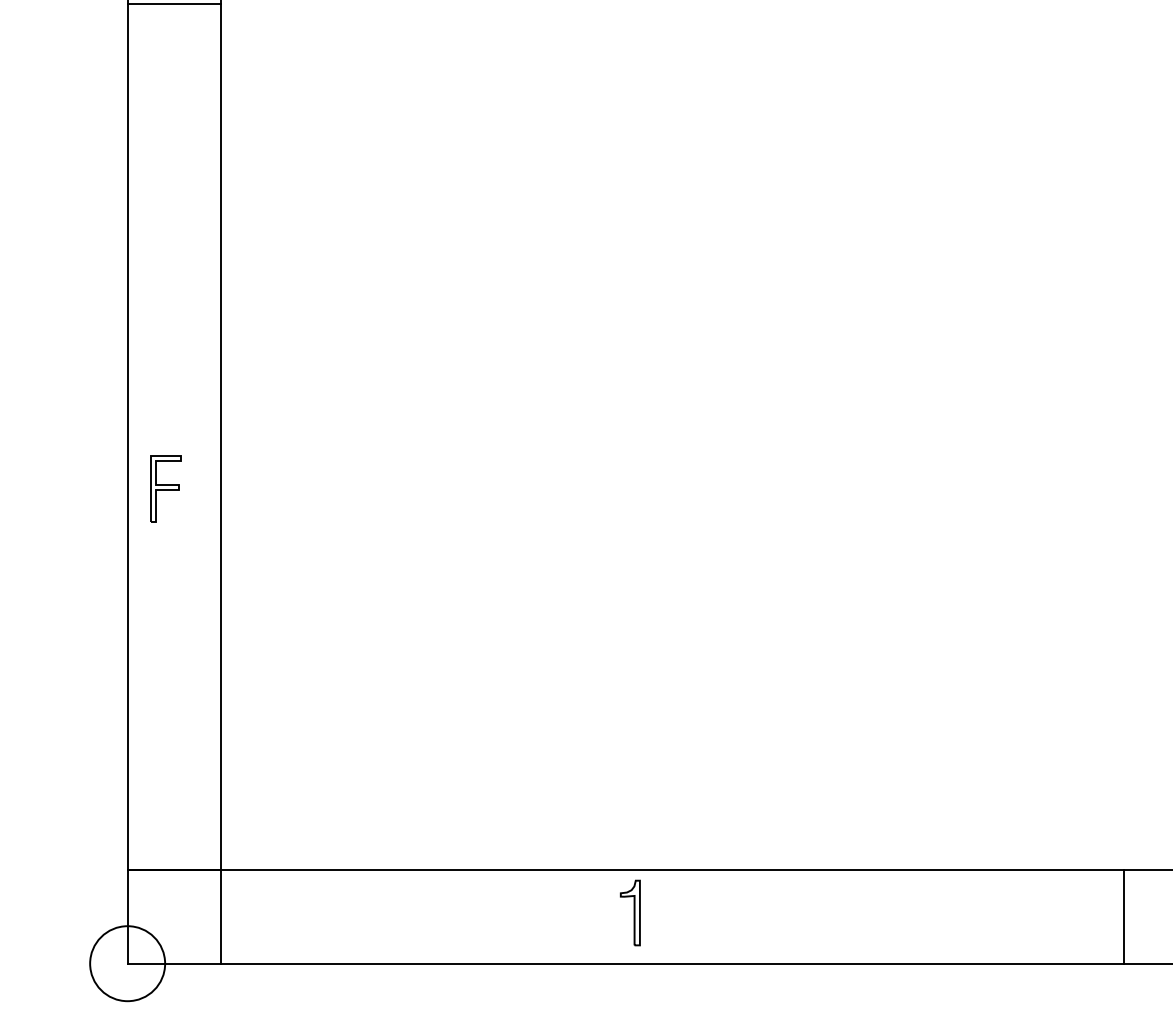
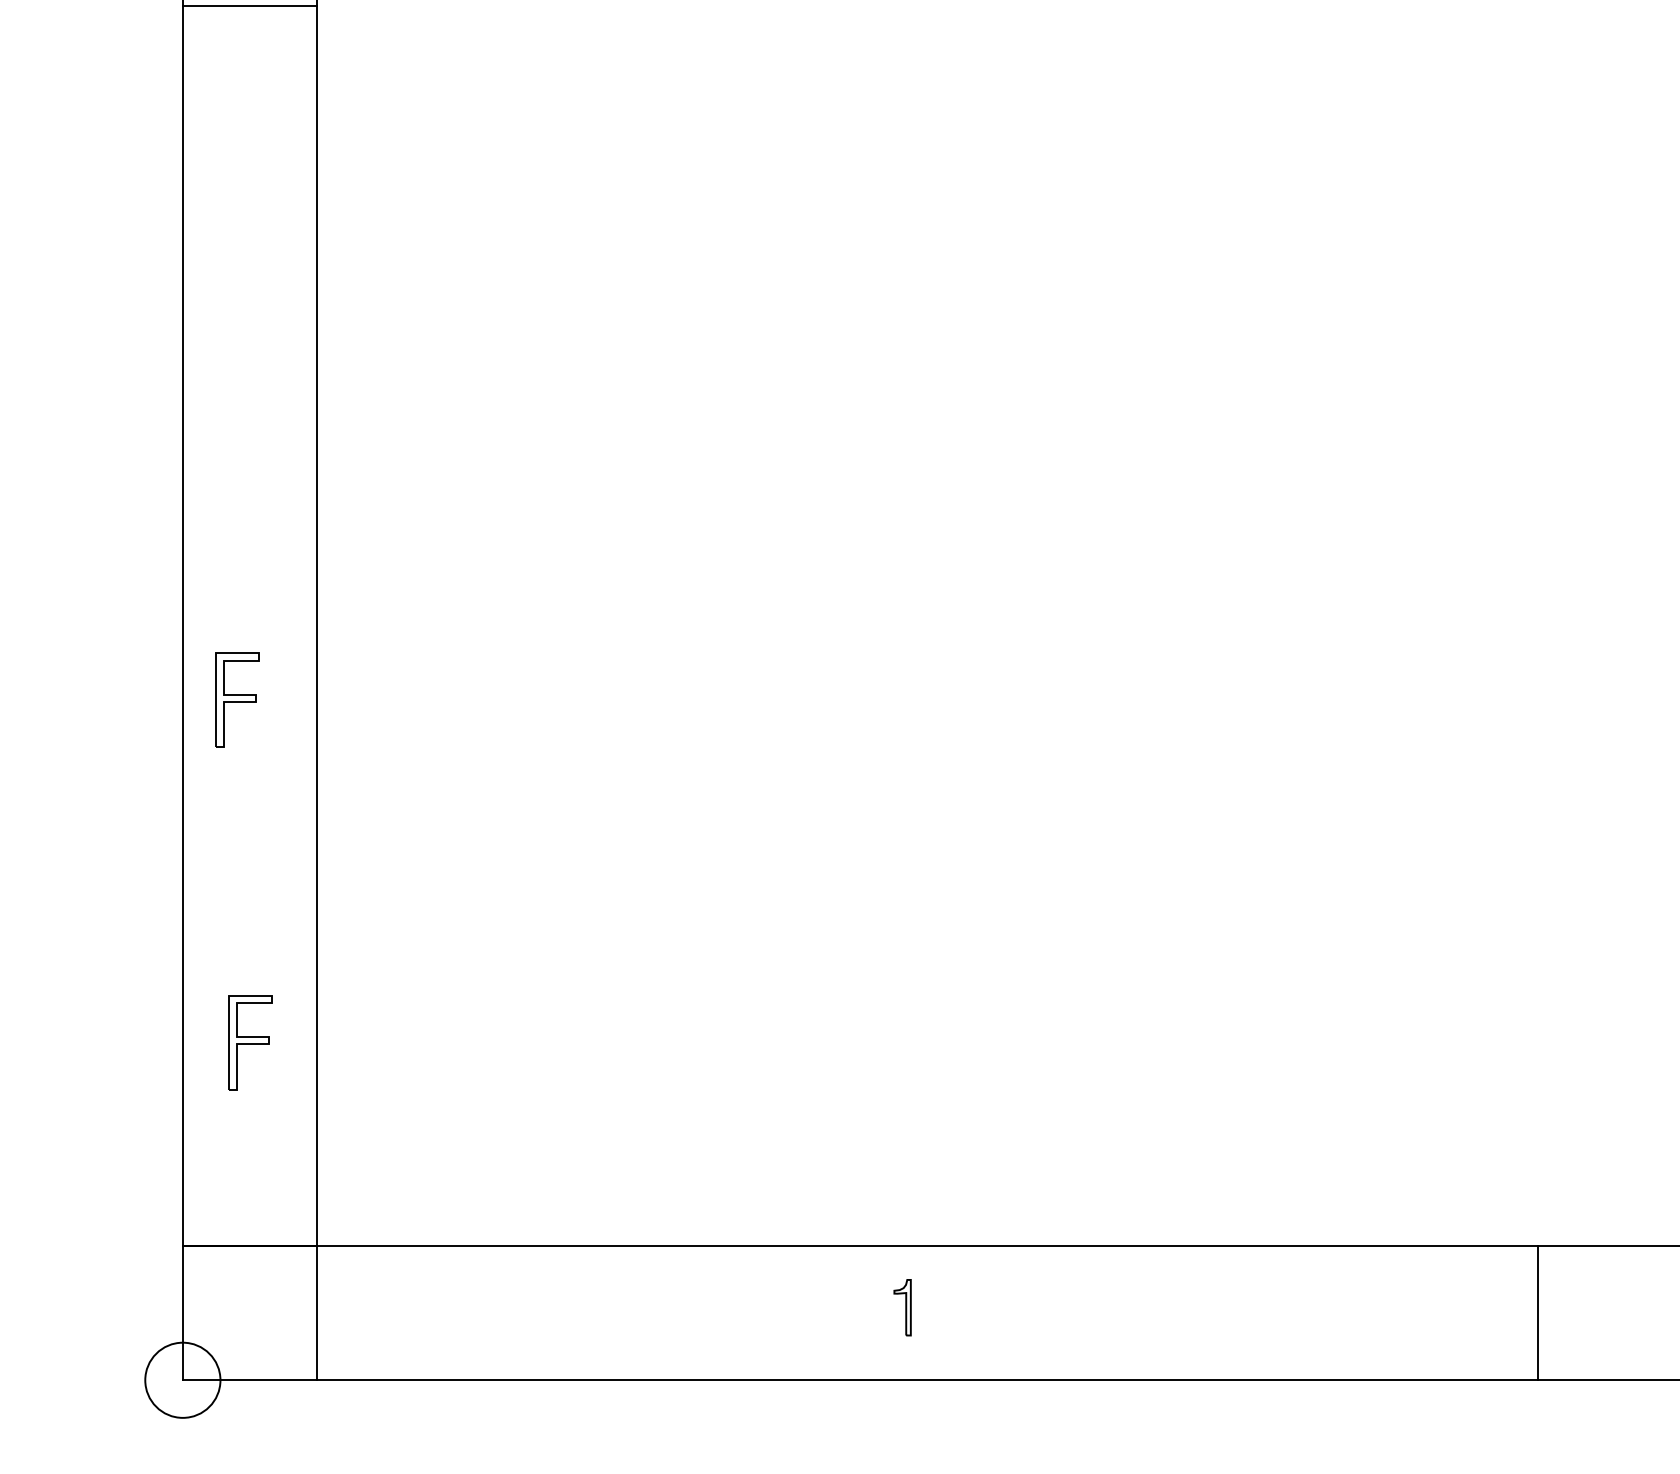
part: (174, 727) -> (249, 1042), added
part: (629, 912) -> (901, 1306), size x0.6
line: (1123, 916) -> (1537, 1312), moved
circle: (127, 963) -> (182, 1380), size x0.7

